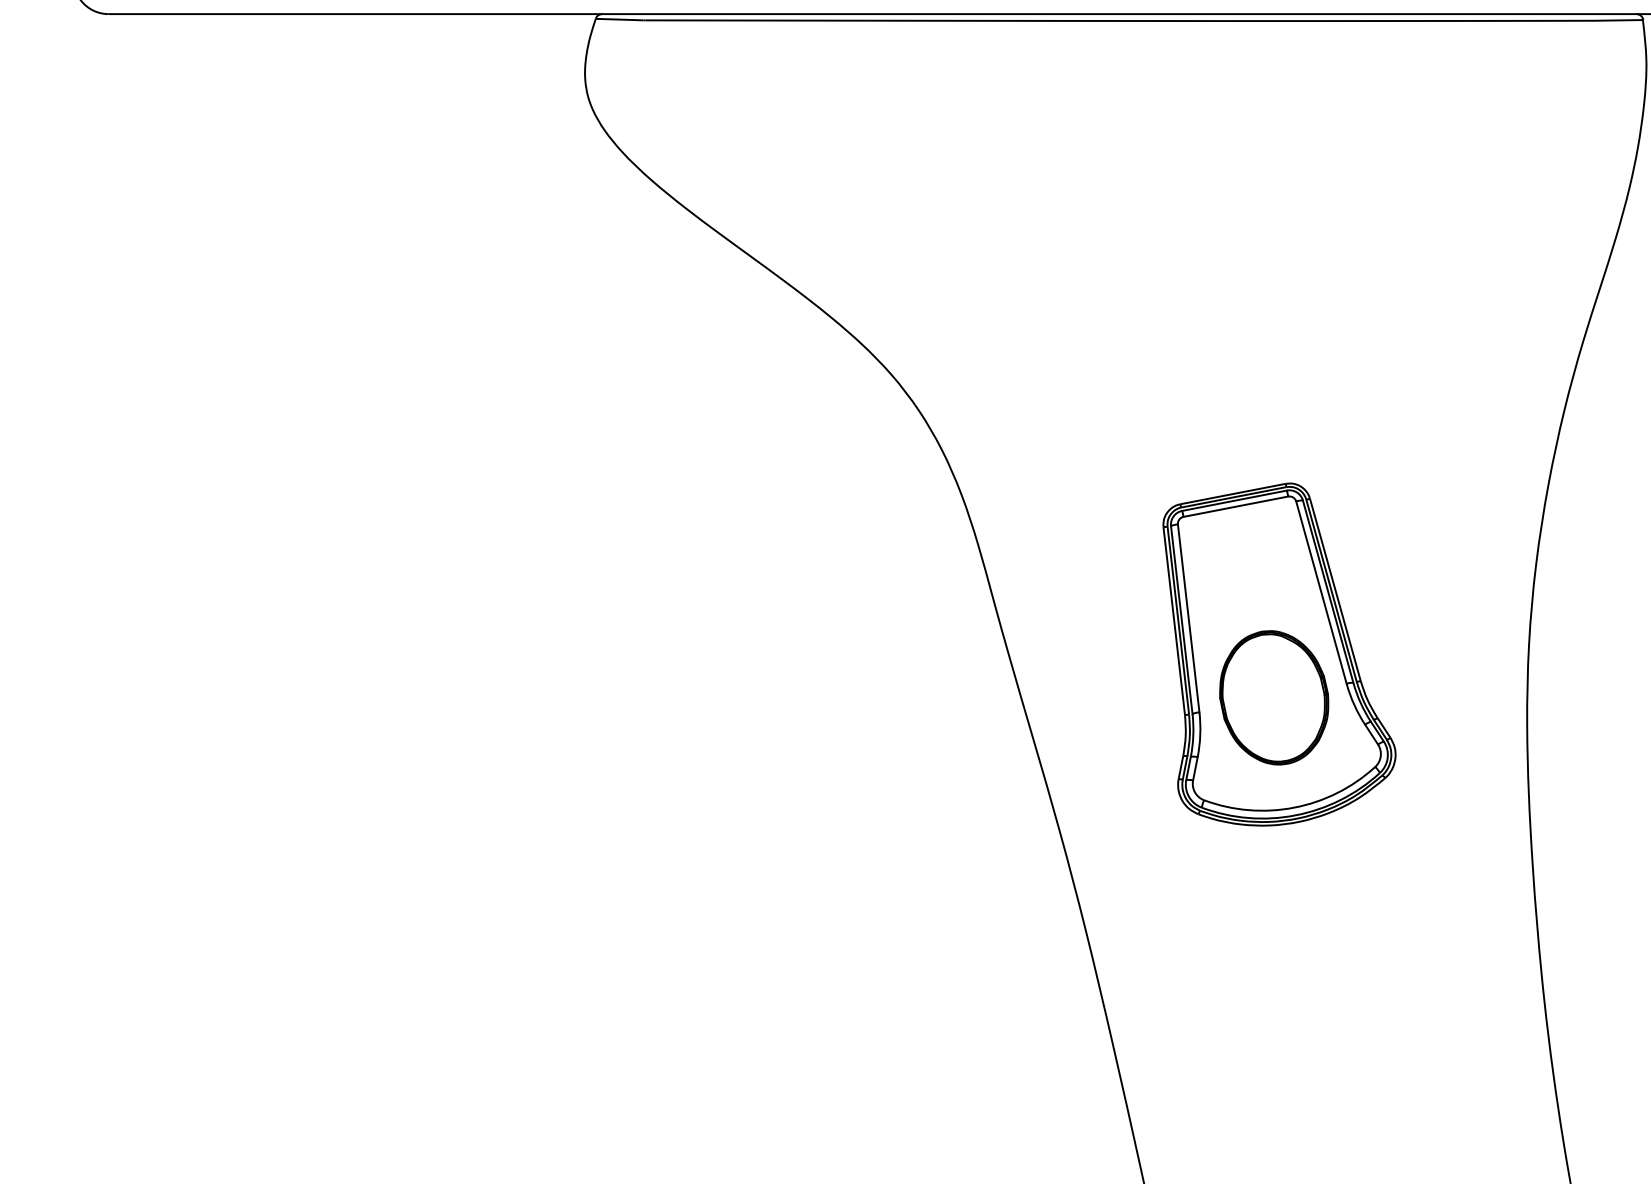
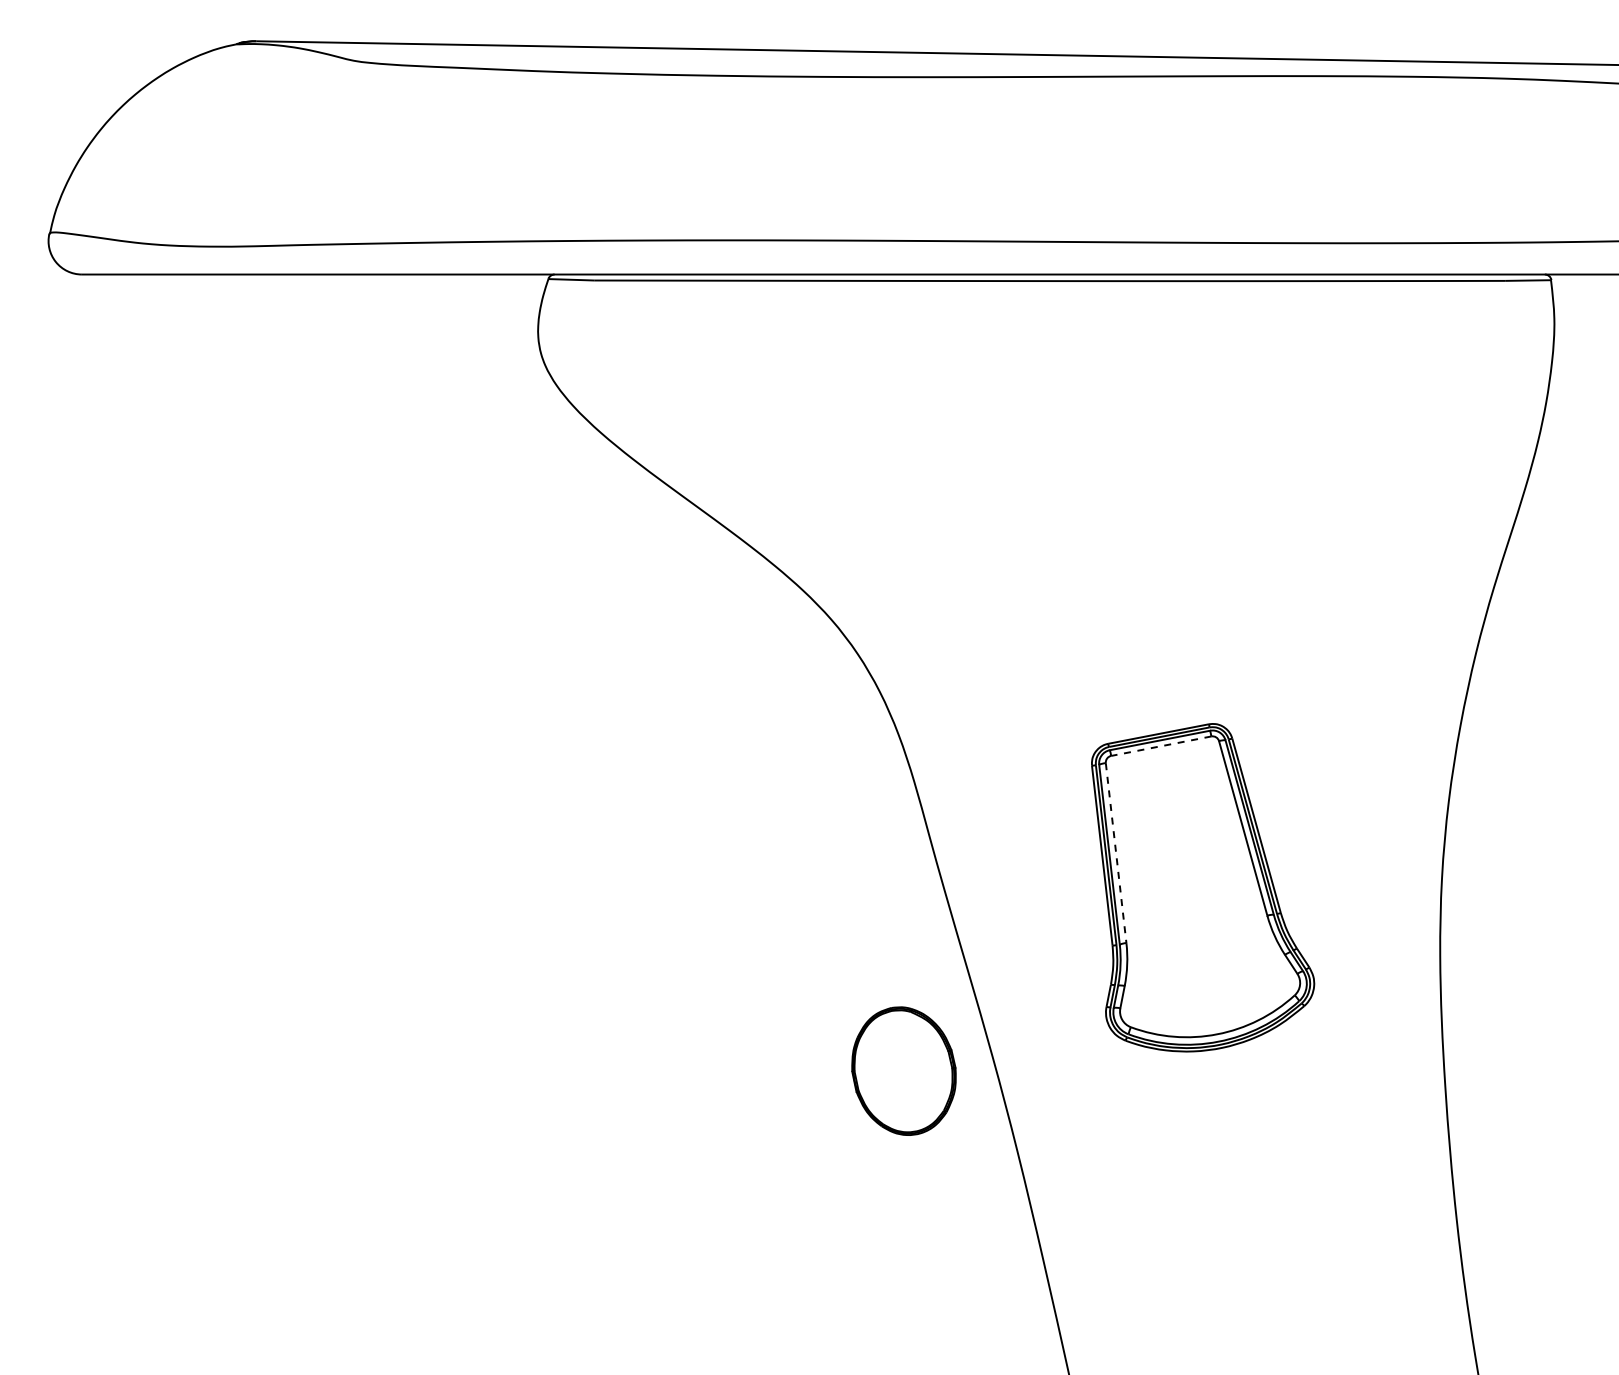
line: (1235, 507) -> (1160, 746), solid -> dashed
line: (1189, 618) -> (1116, 853), solid -> dashed
part: (1273, 697) -> (903, 1070), moved

